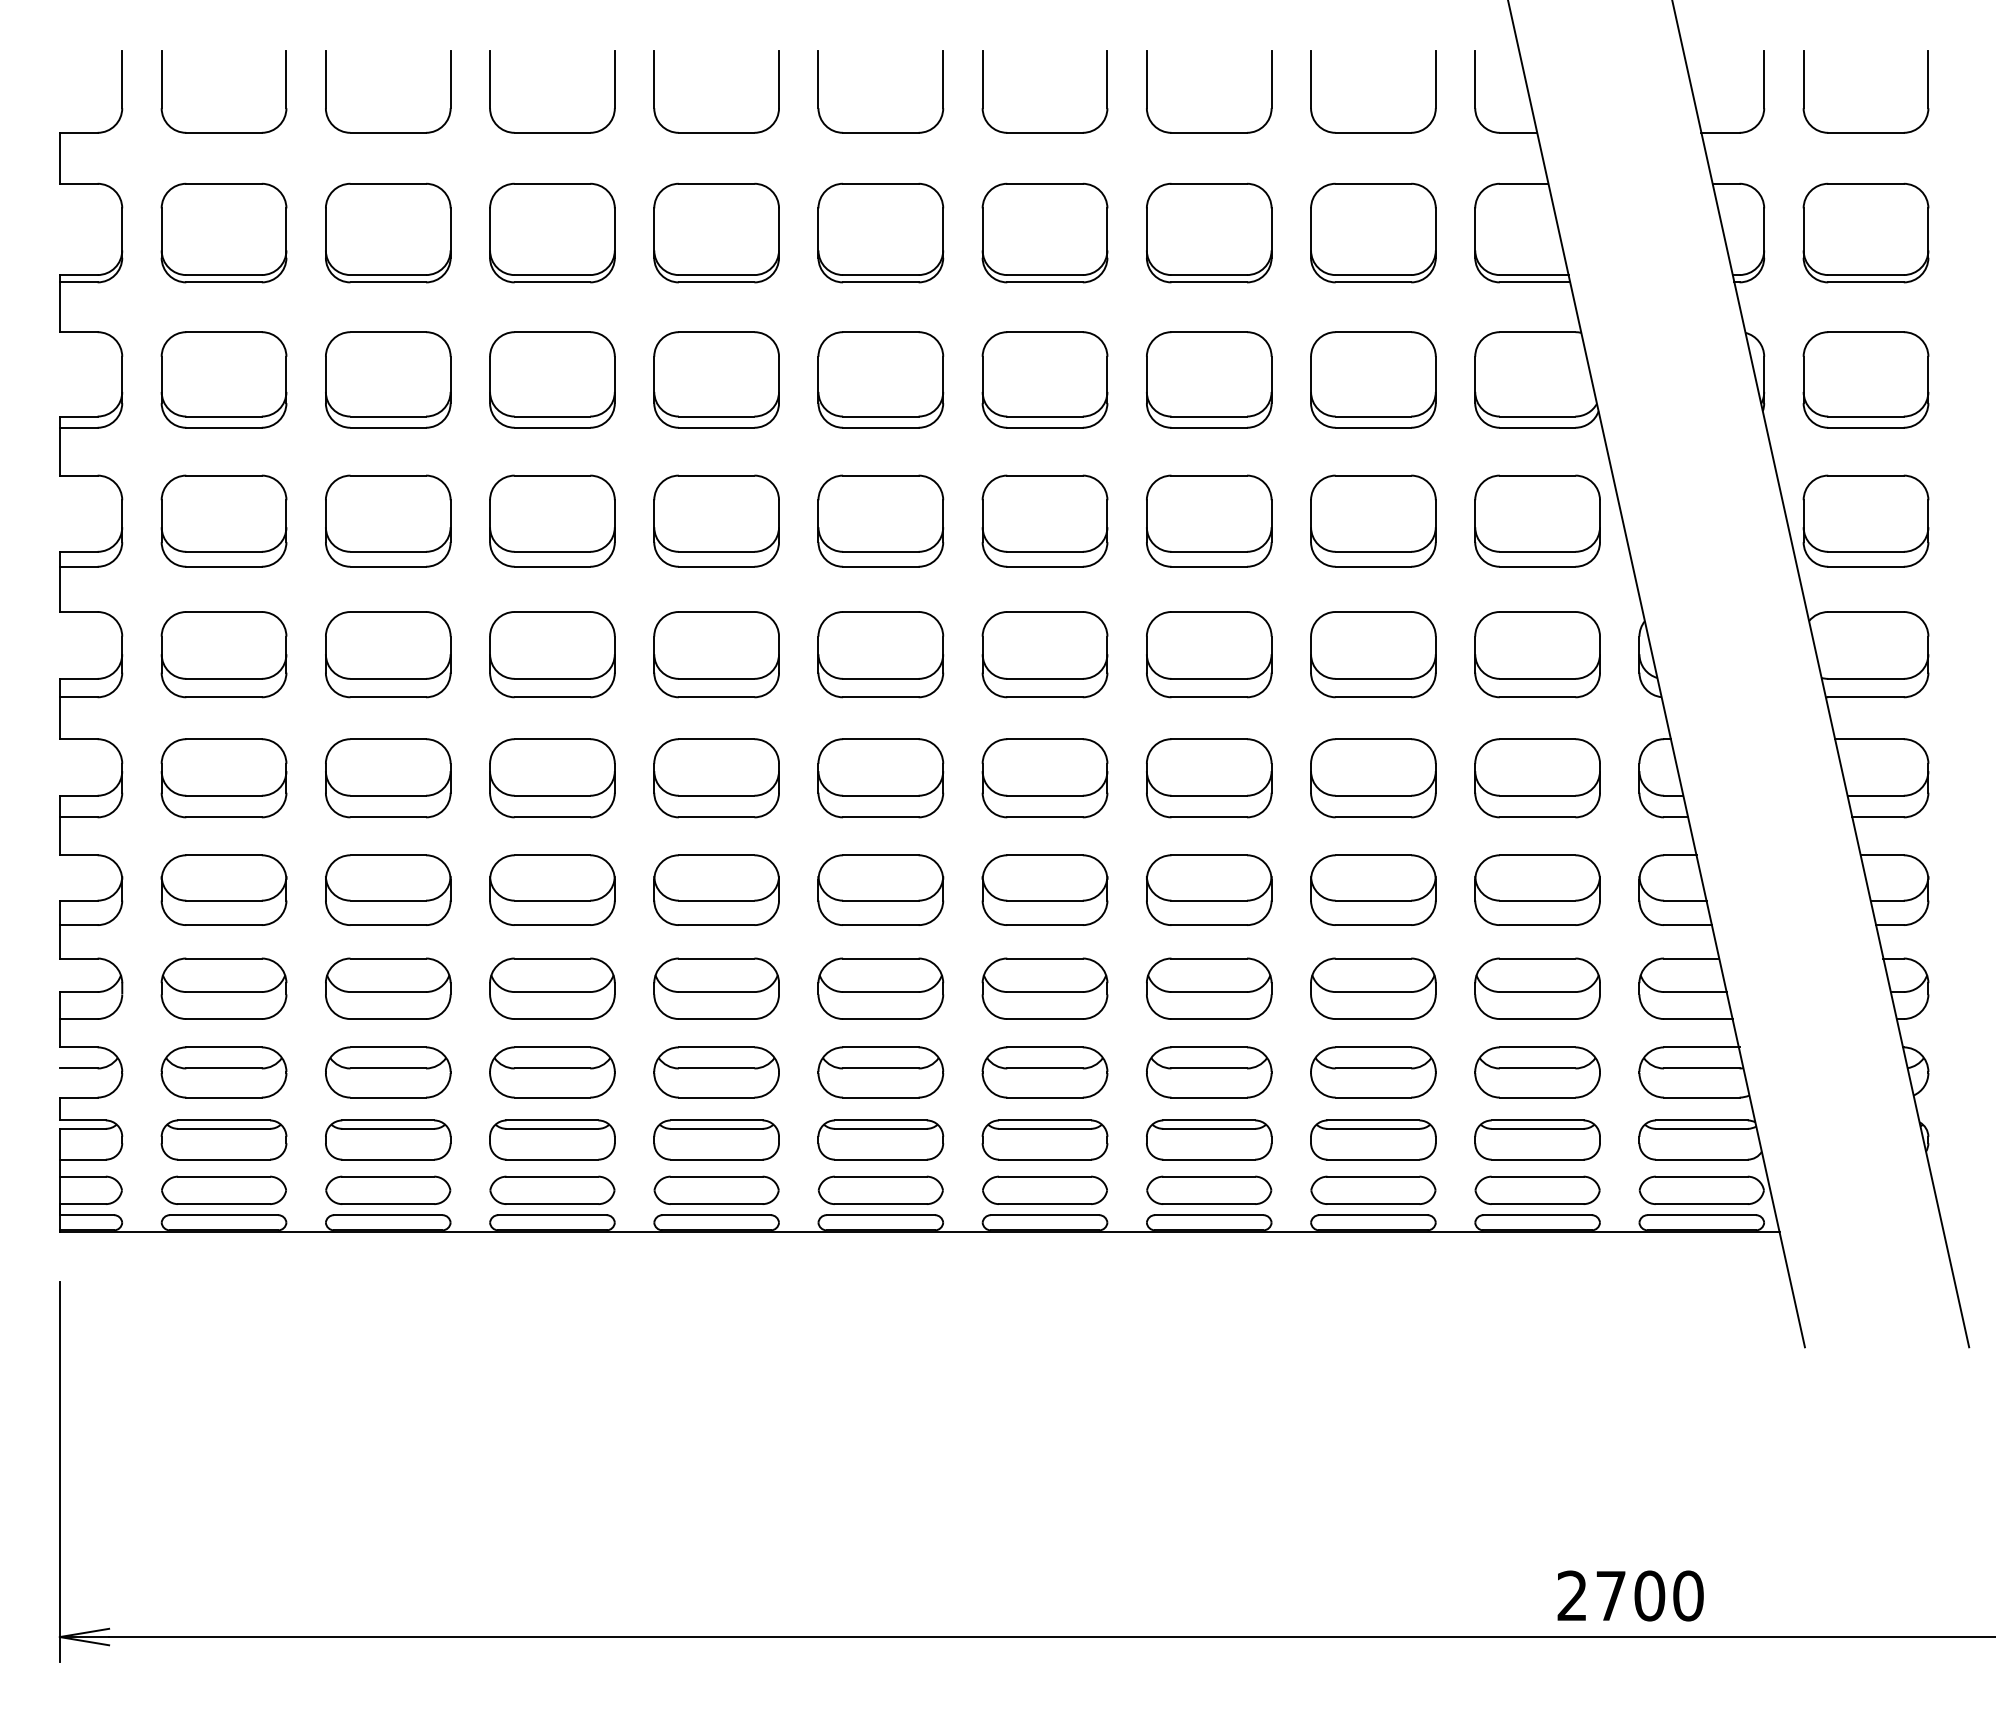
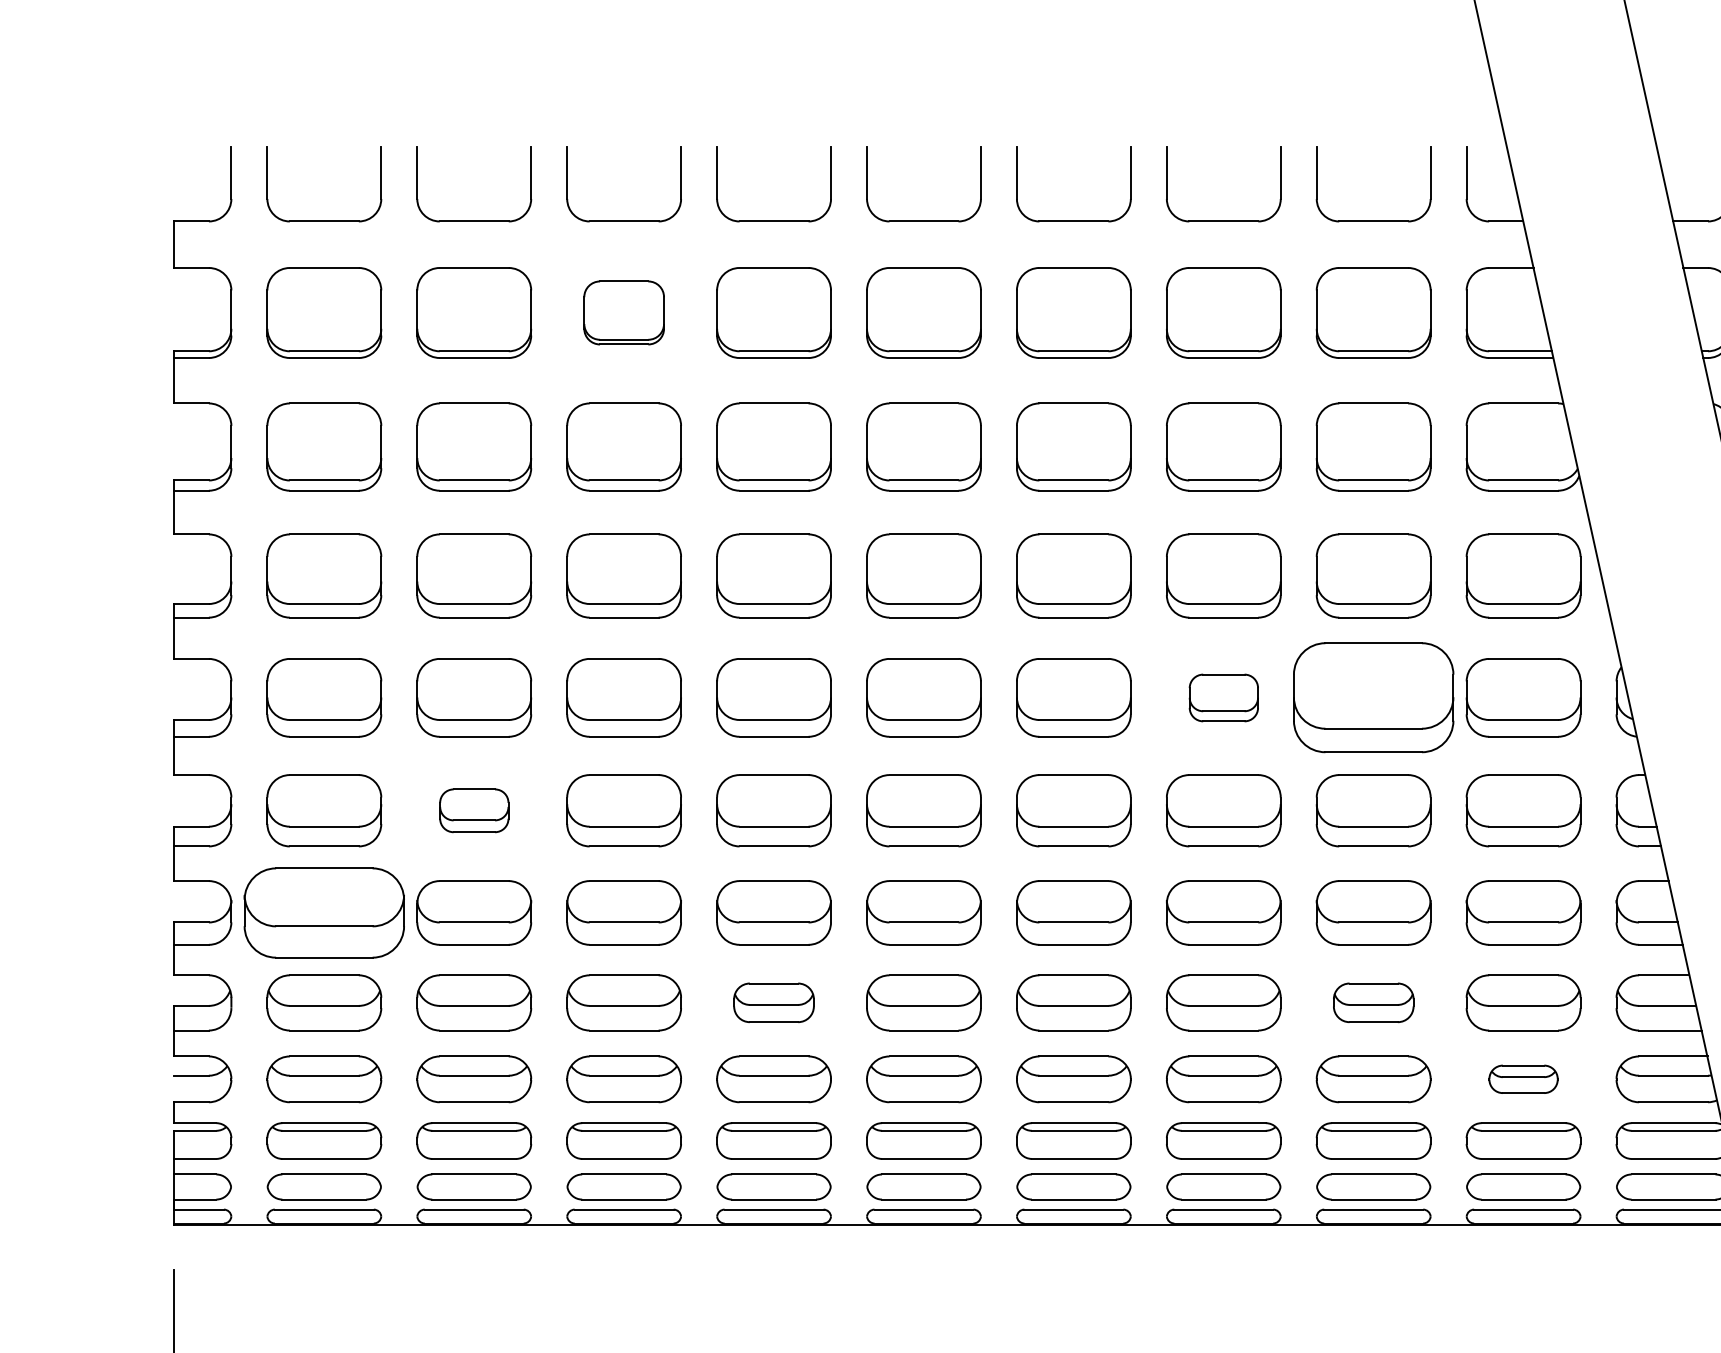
part: (552, 232) -> (624, 312), size x0.7
part: (1209, 654) -> (1224, 697), size x0.6
part: (1373, 654) -> (1373, 697), size x1.4
part: (388, 778) -> (474, 810), size x0.6
part: (223, 889) -> (323, 912), size x1.4
part: (716, 988) -> (773, 1002), size x0.7
part: (1373, 988) -> (1373, 1002), size x0.7
part: (1537, 1072) -> (1523, 1079), size x0.6

